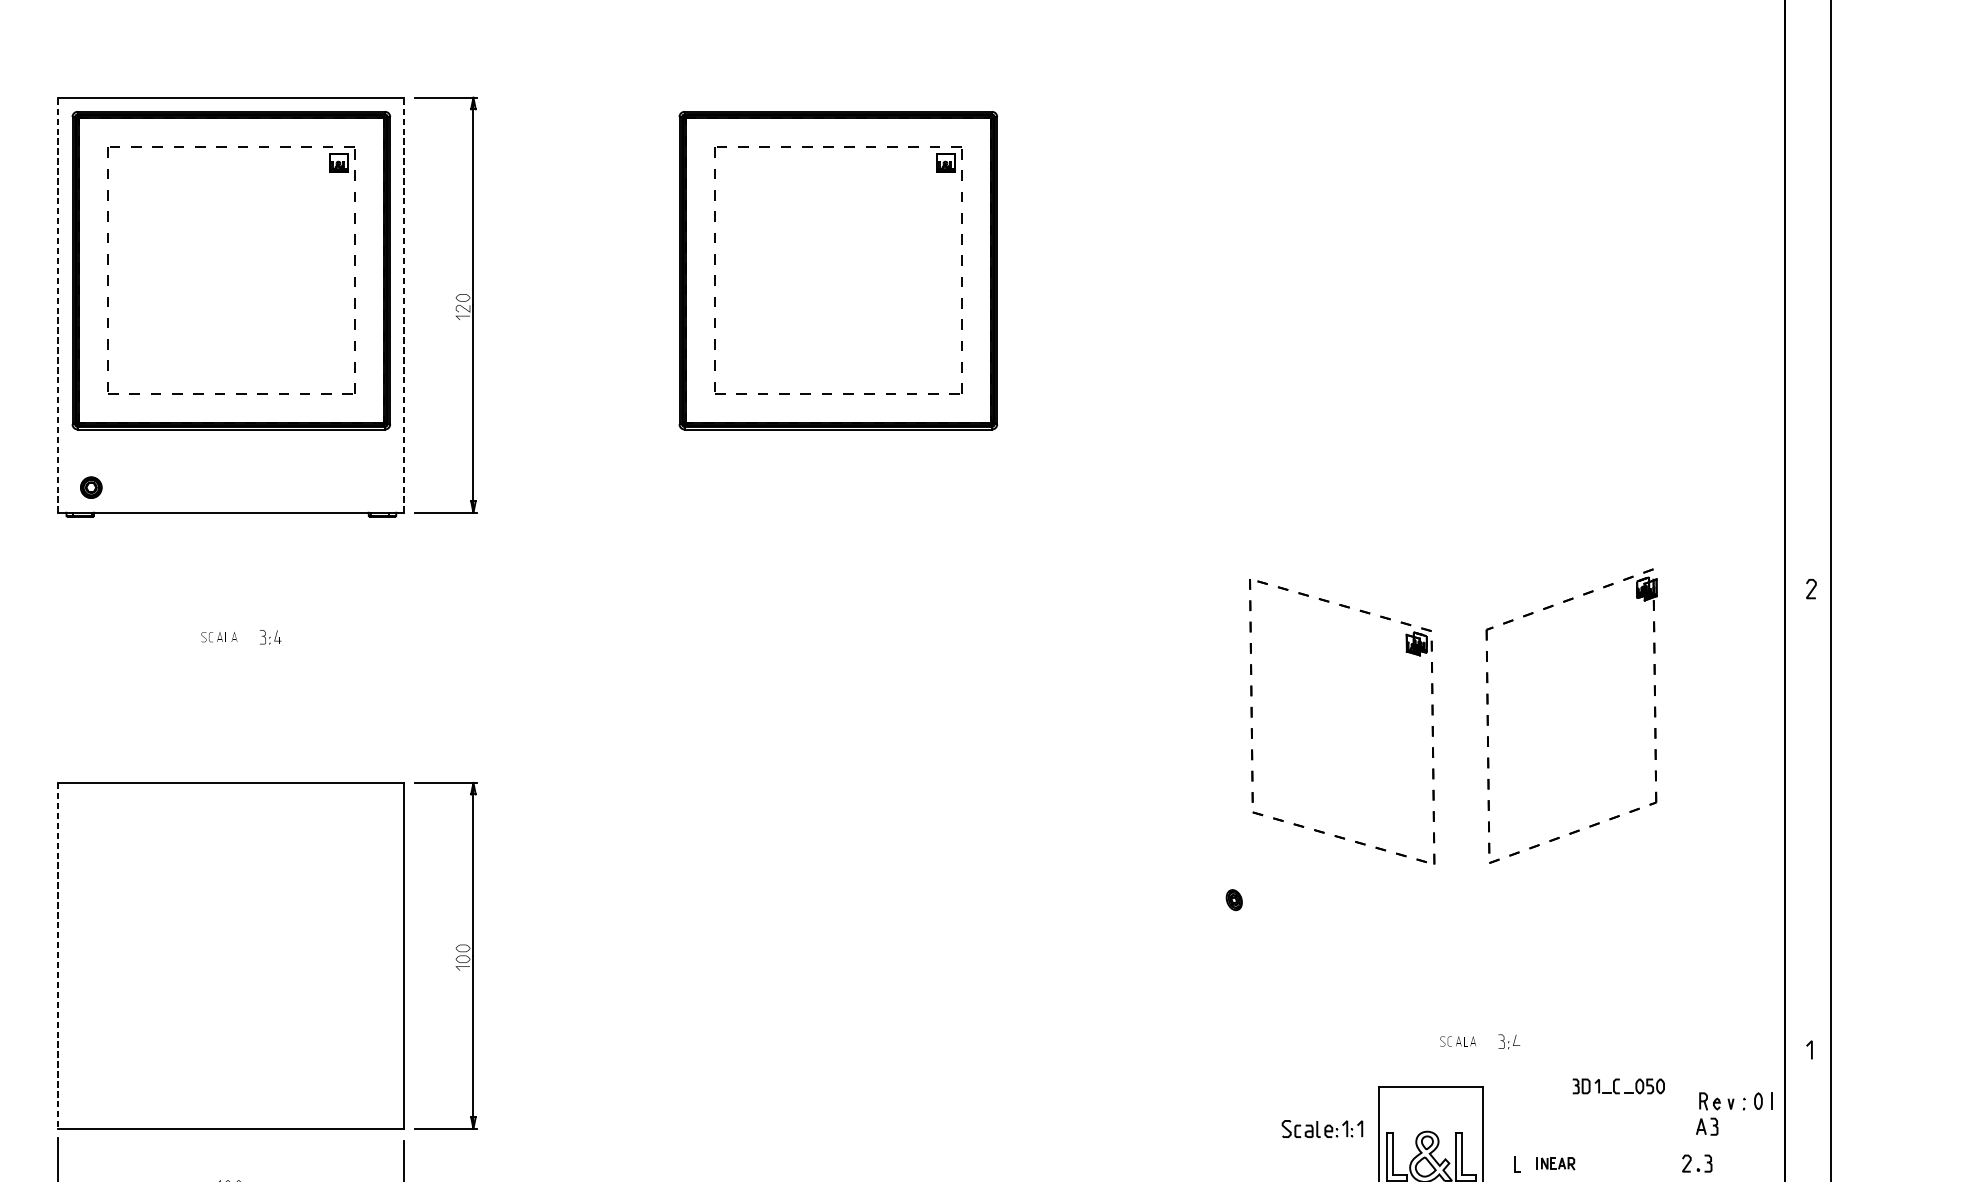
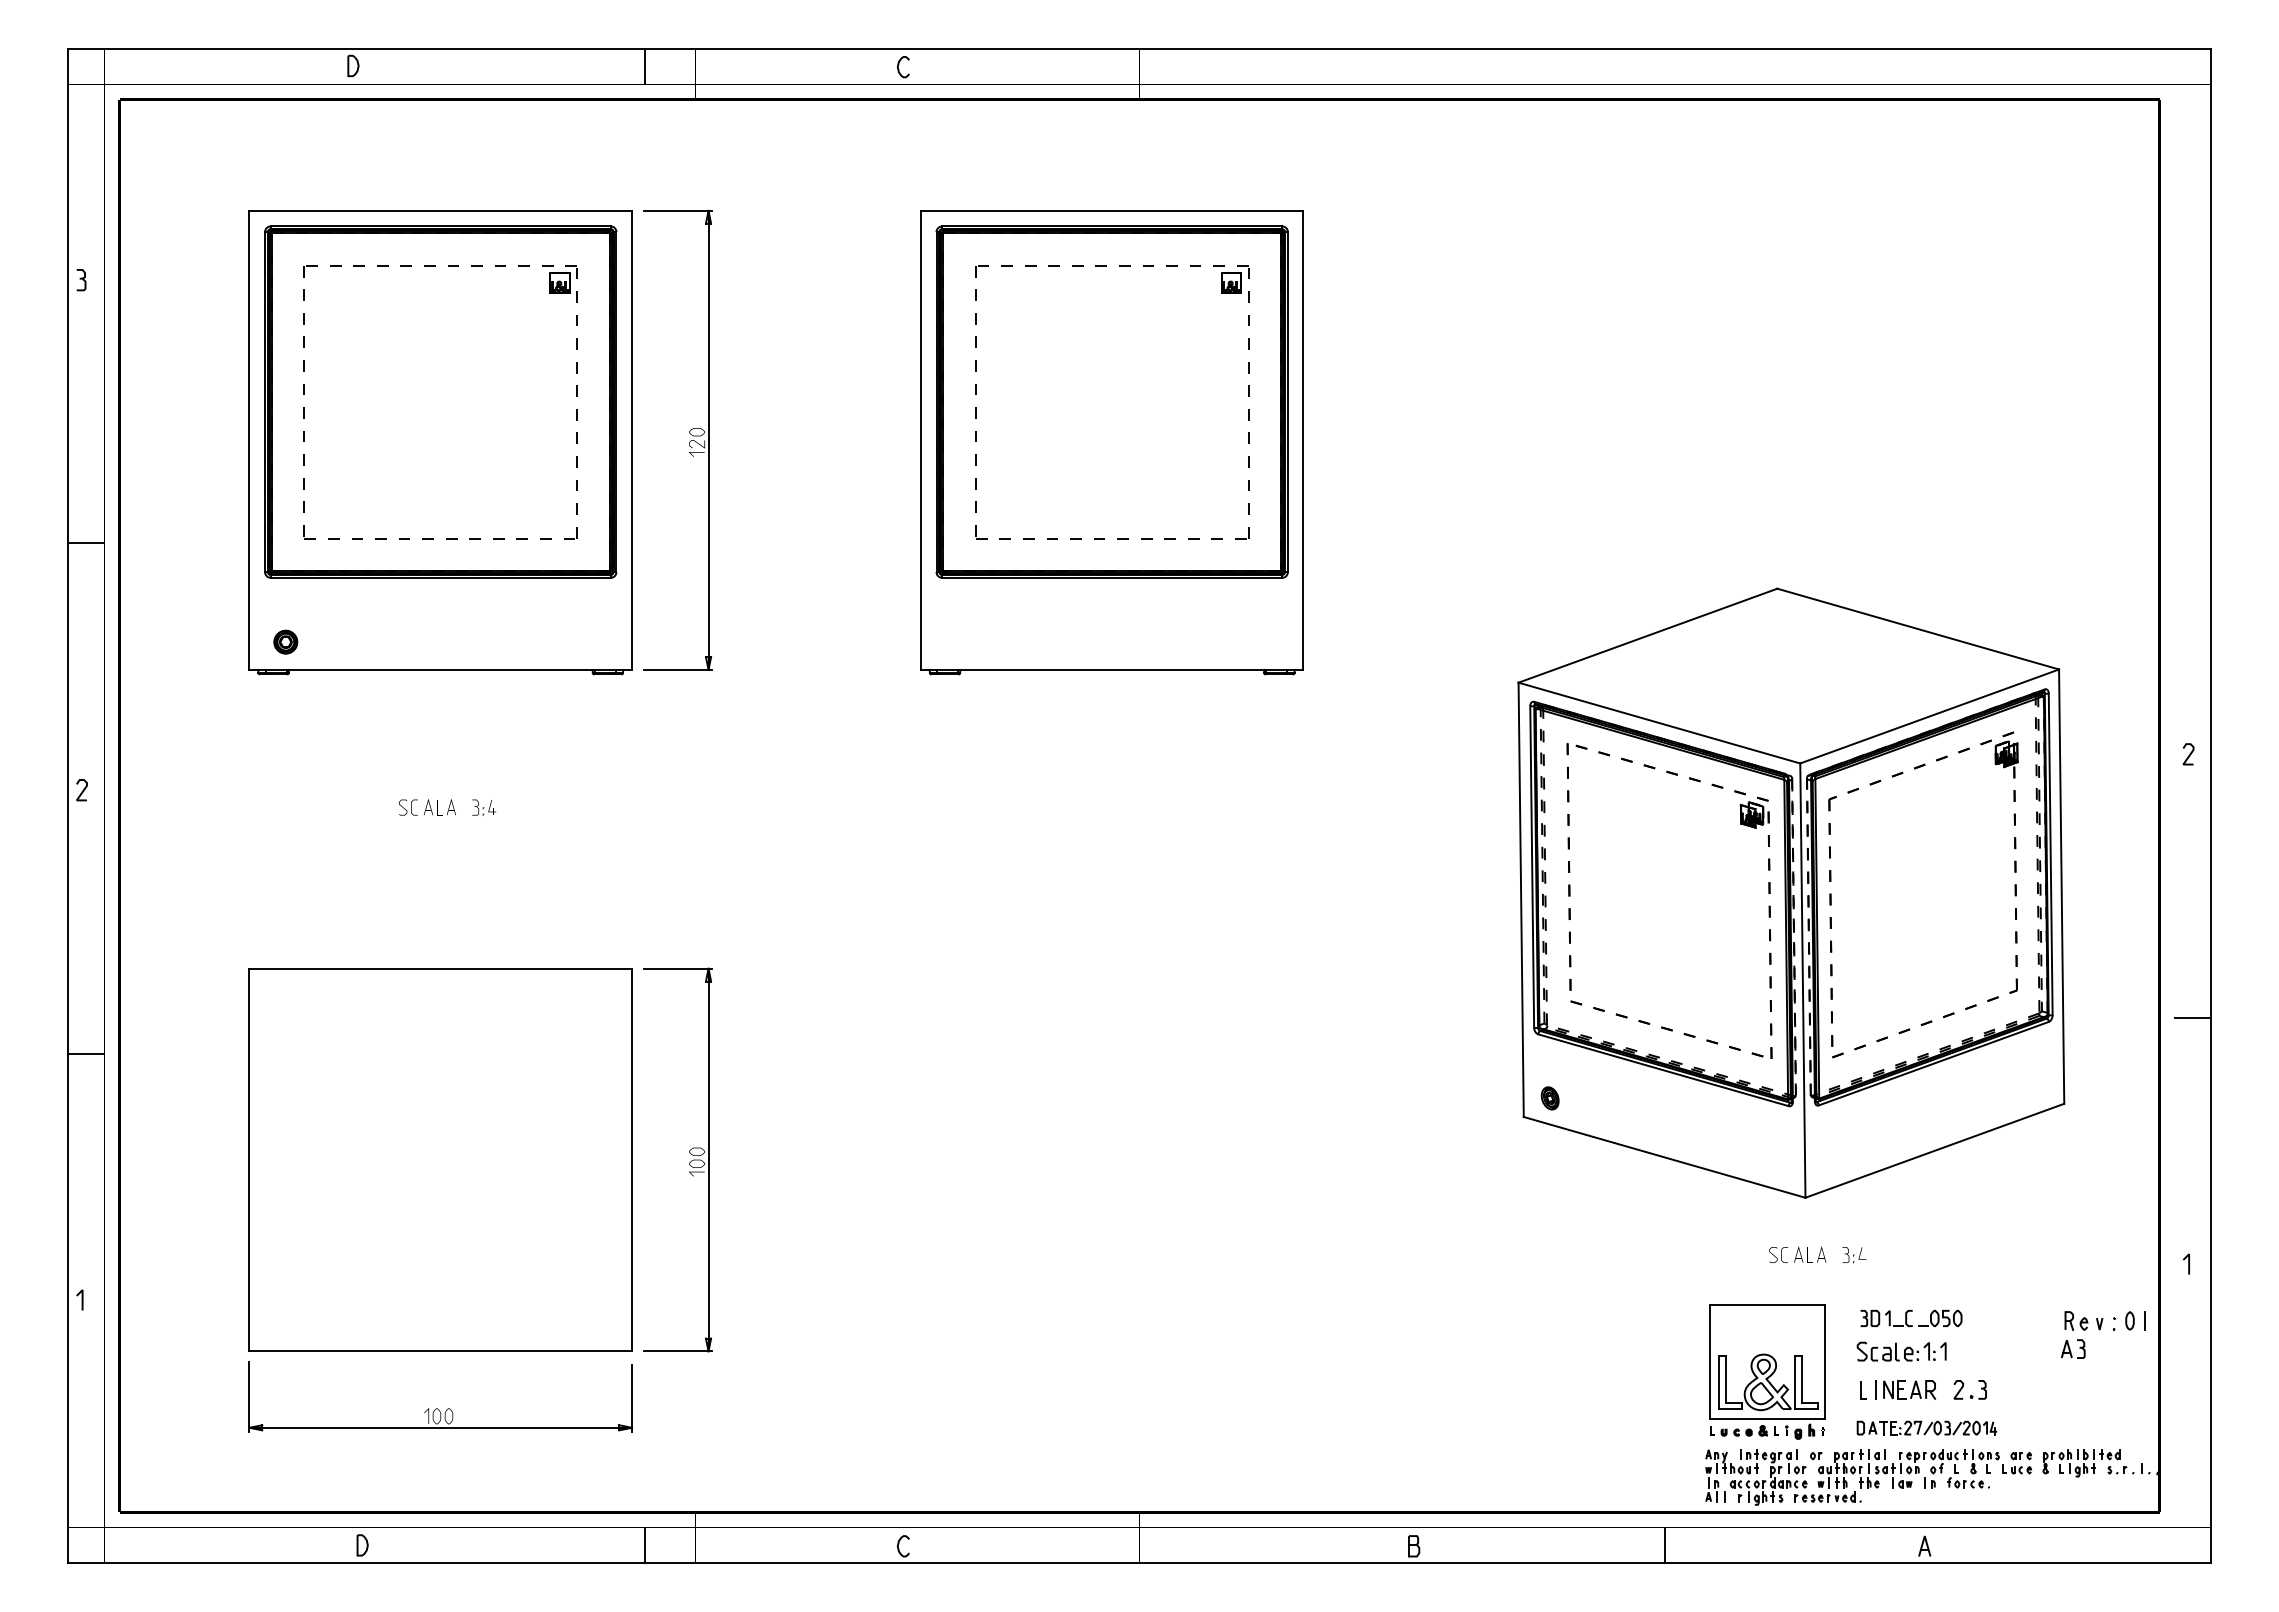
line: (58, 305) -> (249, 440), dashed -> solid
line: (404, 305) -> (632, 440), dashed -> solid
part: (837, 307) -> (1111, 442), added
part: (219, 637) -> (427, 807), size x1.43
part: (1452, 713) -> (1791, 892), added
line: (1814, 826) -> (2192, 1017), added
line: (58, 956) -> (249, 1160), dashed -> solid
part: (1457, 1041) -> (1797, 1254), size x1.43
part: (1618, 1085) -> (1911, 1317), moved
part: (1322, 1128) -> (1901, 1351), moved
part: (1555, 1163) -> (1905, 1389), size x1.43
part: (1697, 1168) -> (1970, 1395), moved

